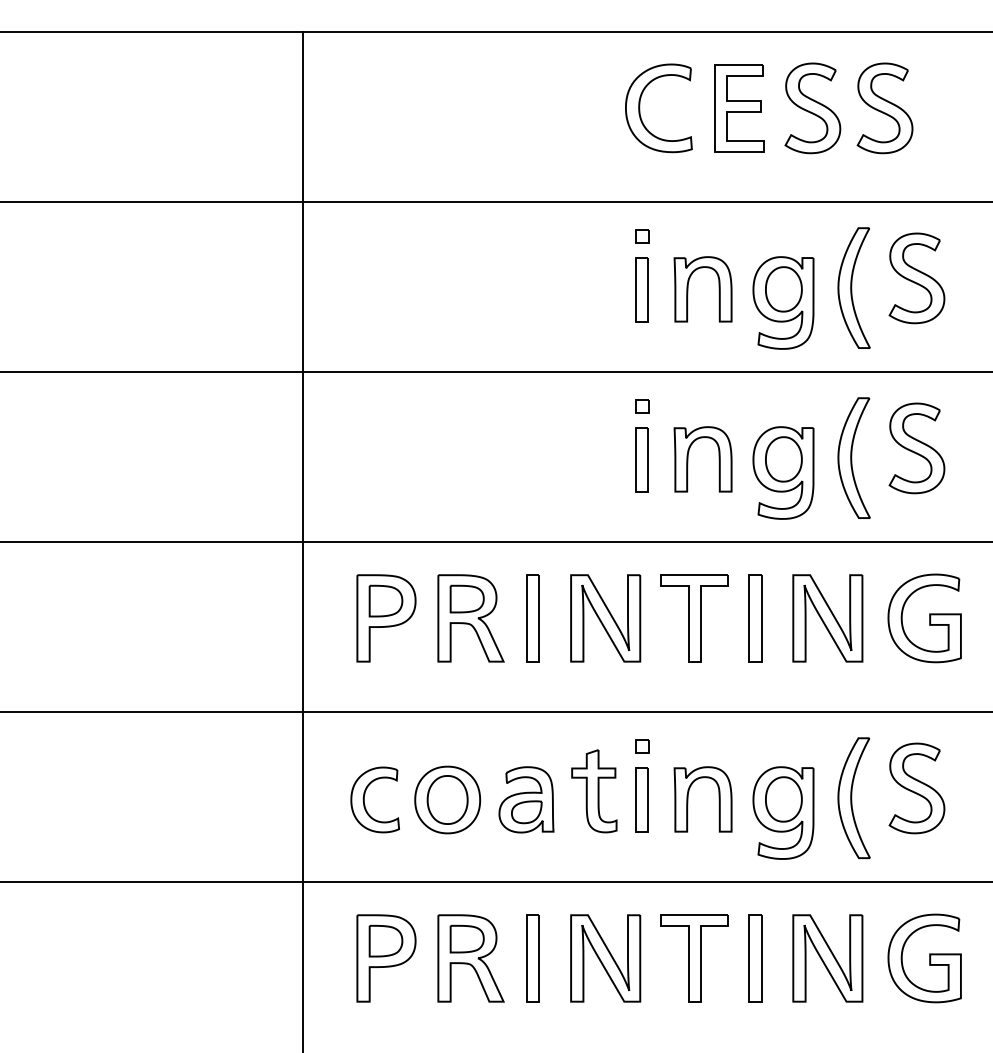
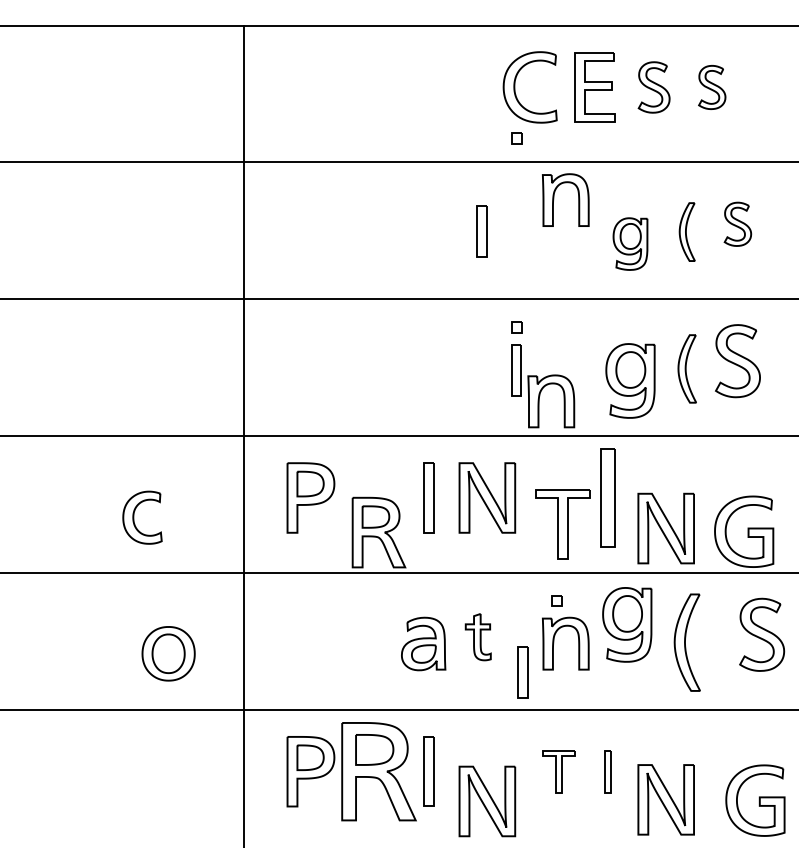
part: (812, 108) -> (653, 87), size x0.7
part: (884, 108) -> (711, 87), size x0.6
part: (642, 236) -> (517, 138), moved
part: (916, 278) -> (737, 224), size x0.6
part: (853, 287) -> (686, 231), size x0.6
part: (641, 289) -> (481, 230), moved
part: (688, 289) -> (554, 200), moved
part: (783, 302) -> (630, 243), size x0.7
part: (853, 457) -> (686, 368), size x0.7
part: (688, 459) -> (539, 401), moved
part: (470, 618) -> (378, 532), moved
part: (694, 618) -> (562, 524), moved
part: (755, 618) -> (607, 498), size x1.4
part: (827, 618) -> (665, 528), moved
part: (924, 618) -> (743, 531), moved
part: (642, 746) -> (557, 601), moved
part: (916, 788) -> (761, 634), moved
part: (594, 791) -> (478, 637), size x0.7
part: (364, 799) -> (133, 517), moved
part: (447, 799) -> (168, 653), moved
part: (641, 799) -> (522, 671), moved
part: (783, 812) -> (627, 624), moved
part: (470, 958) -> (378, 771), size x1.4
part: (605, 958) -> (487, 801), moved
part: (694, 958) -> (558, 771), size x0.6
part: (755, 958) -> (607, 771), size x0.6
part: (827, 958) -> (665, 799), moved
part: (924, 958) -> (755, 800), moved

